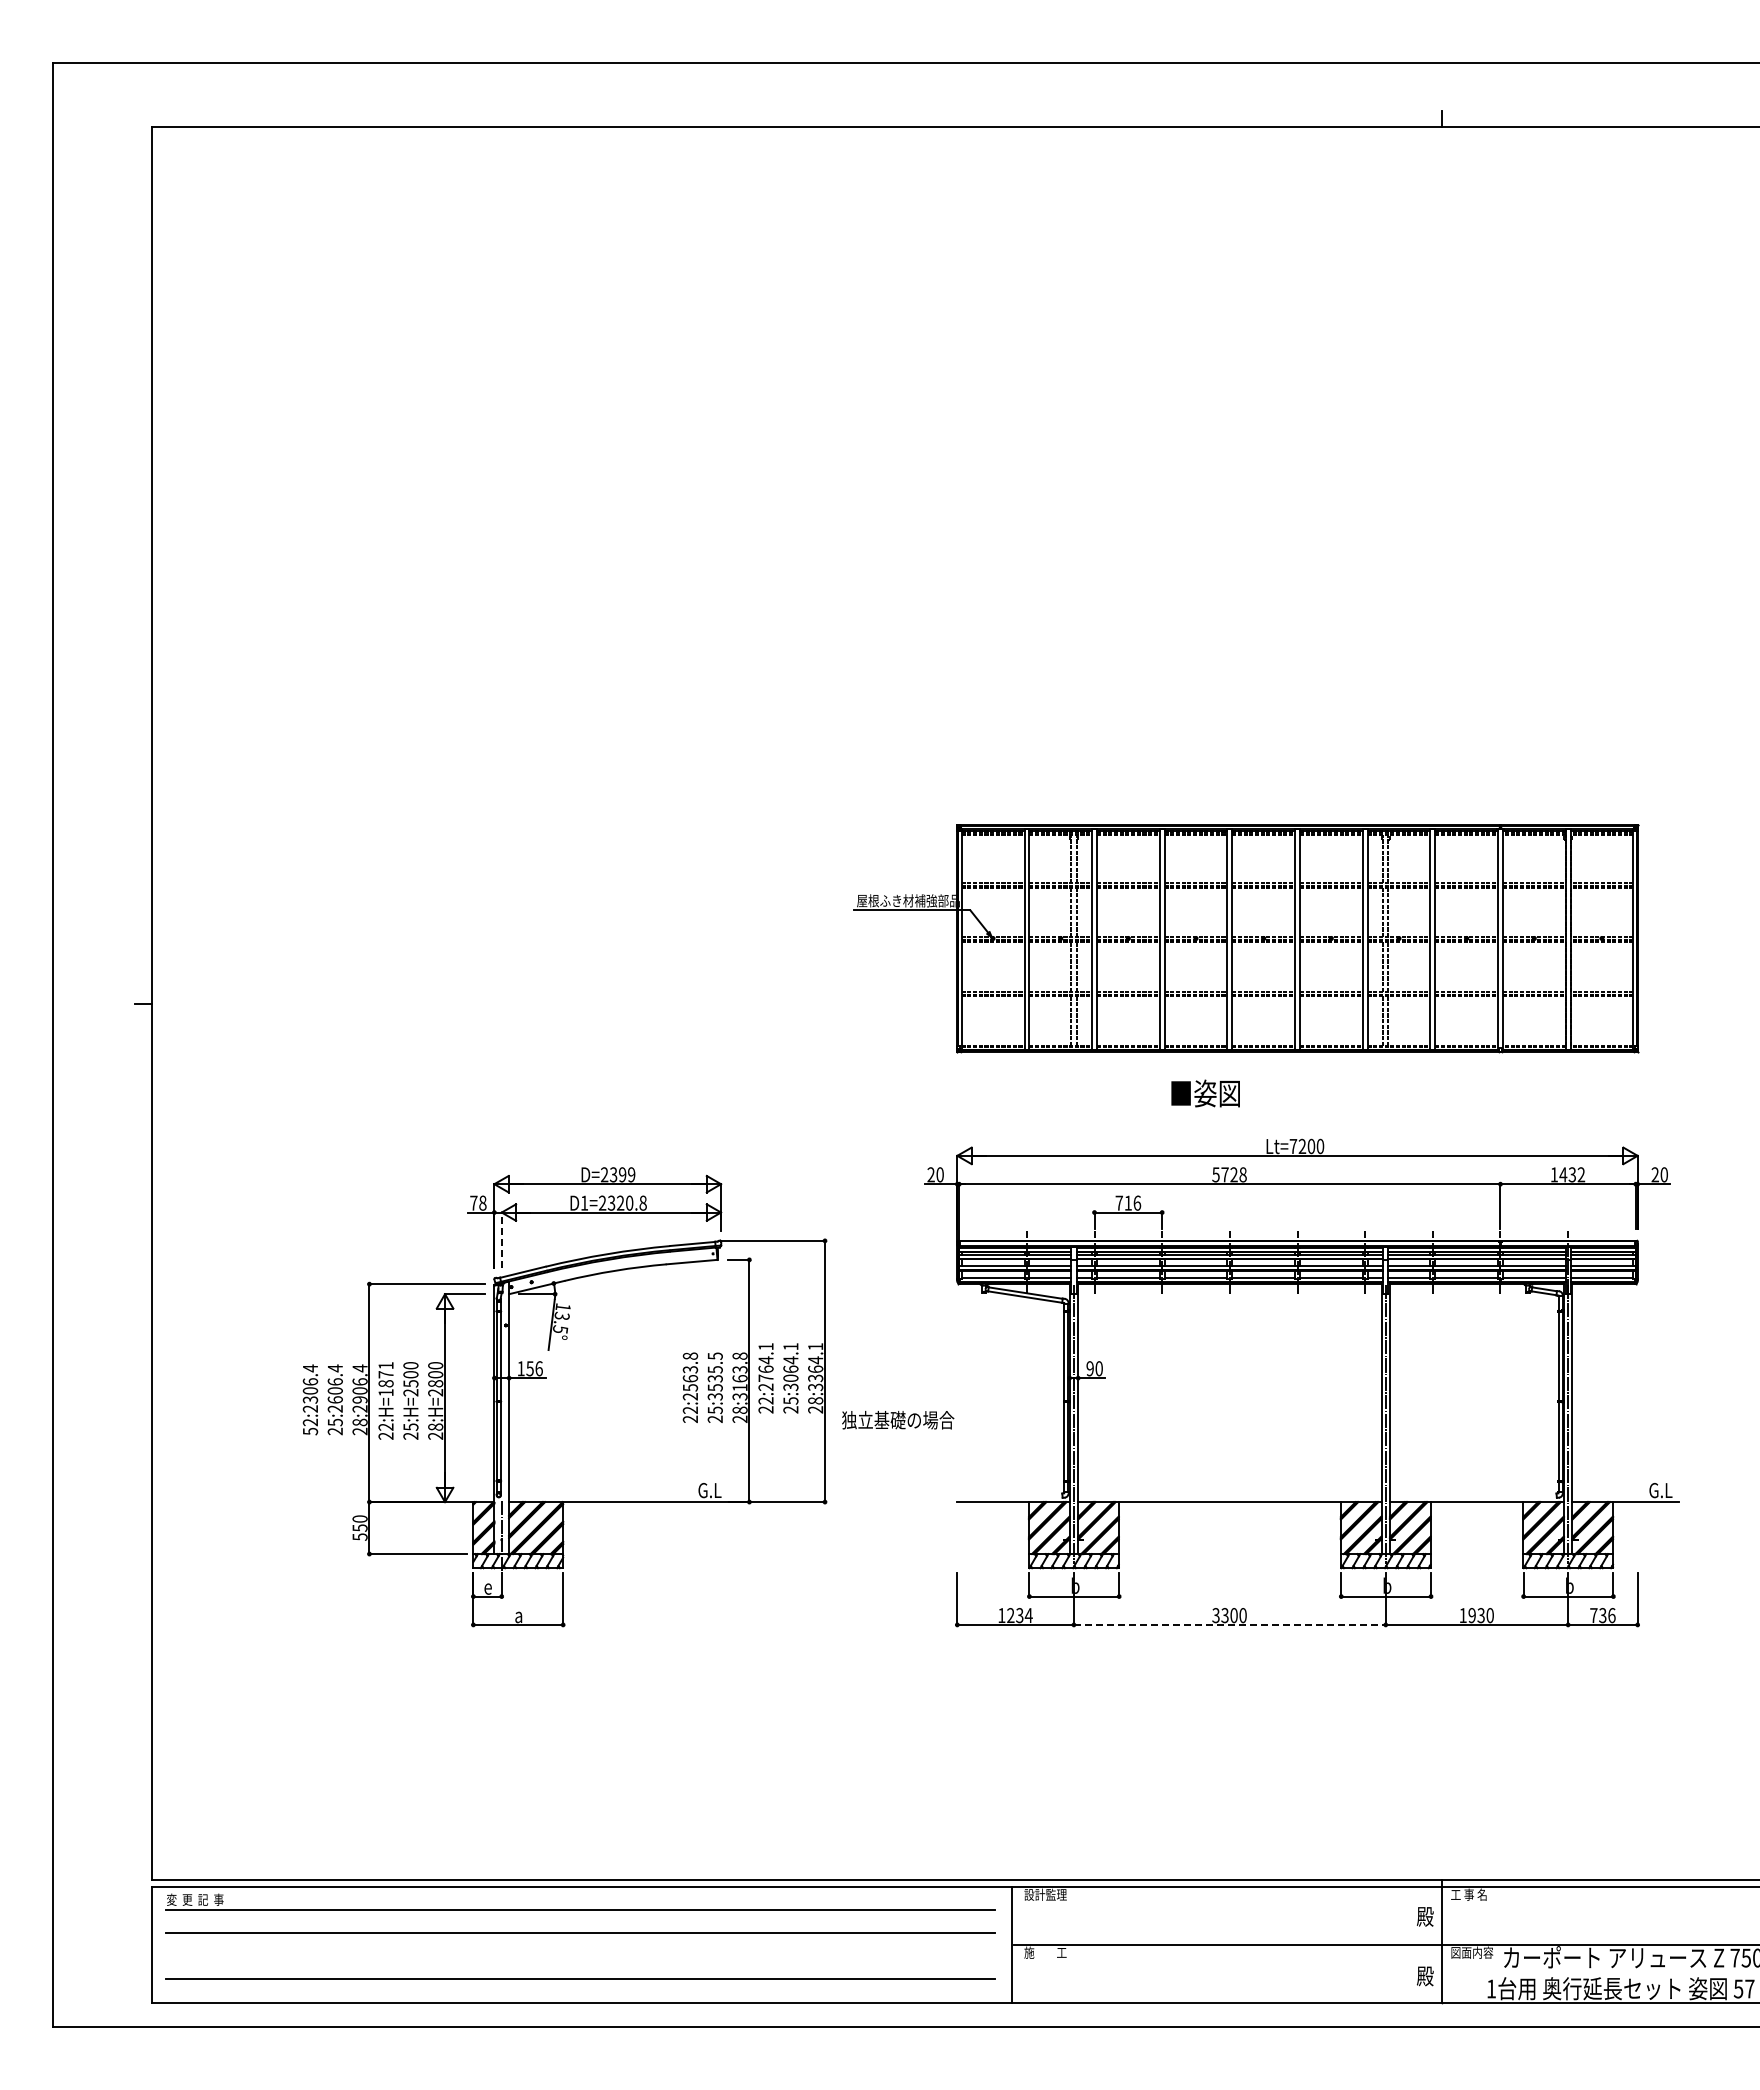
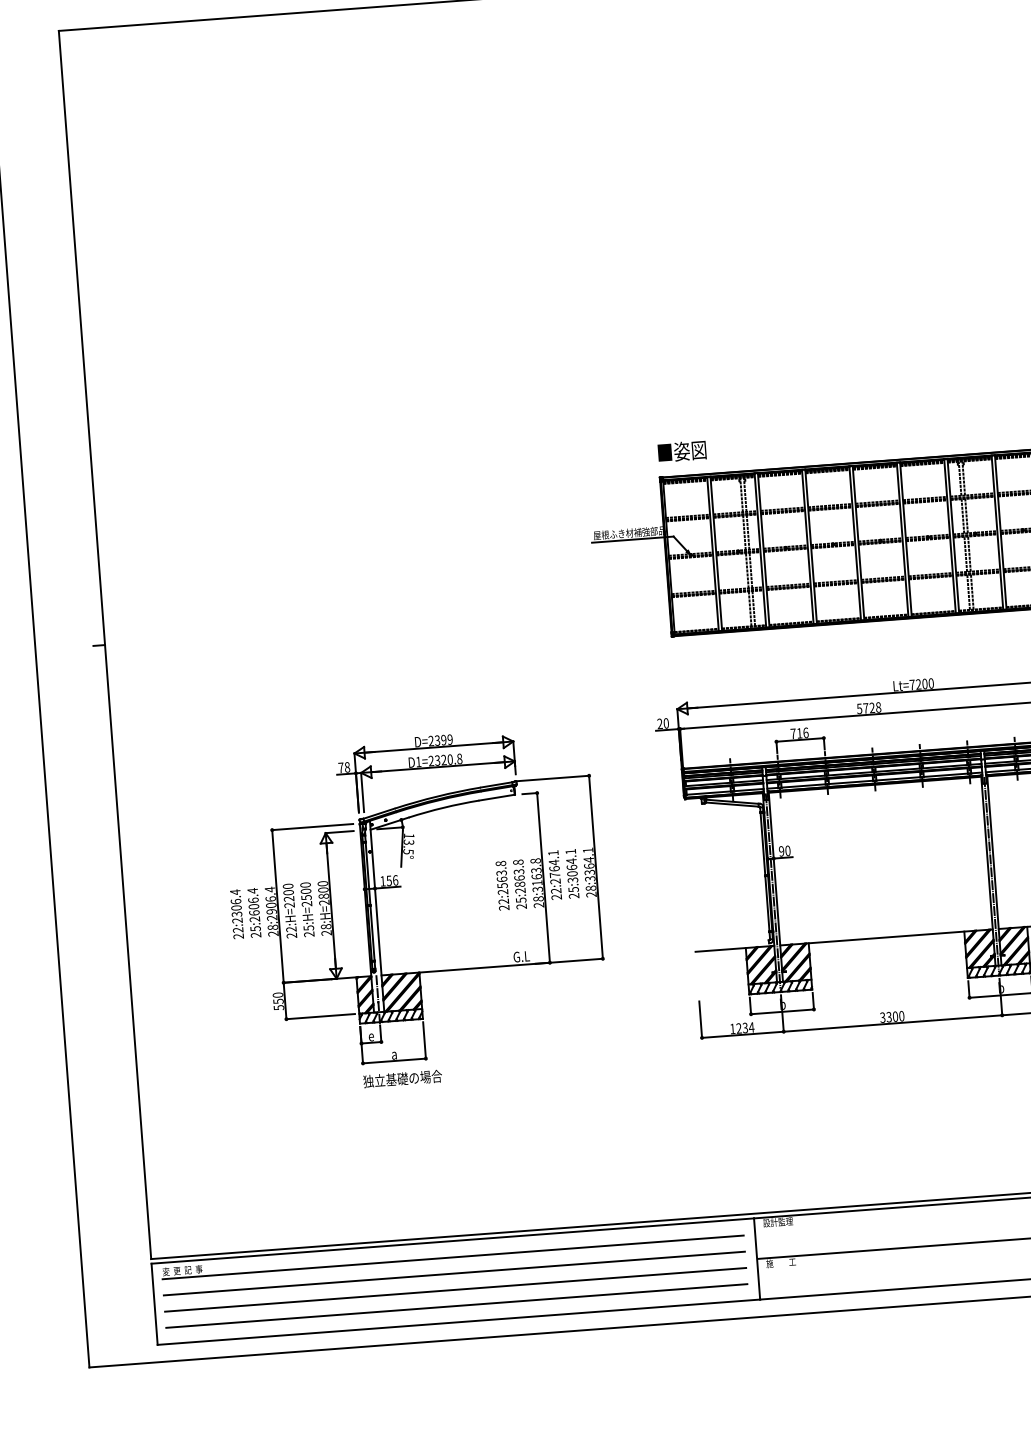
text: (1205, 1093) -> (682, 451), moved
line: (501, 1240) -> (362, 792), dashed -> solid
text: (714, 1376) -> (518, 876), 25:3535.5 -> 25:2863.8
text: (385, 1379) -> (288, 896), 22:H=1871 -> 22:H=2200
text: (898, 1420) -> (403, 1079), moved
text: (310, 1431) -> (238, 936), 52:2306.4 -> 22:2306.4
line: (1229, 1624) -> (892, 1023), dashed -> solid
line: (580, 1956) -> (455, 1290), added

